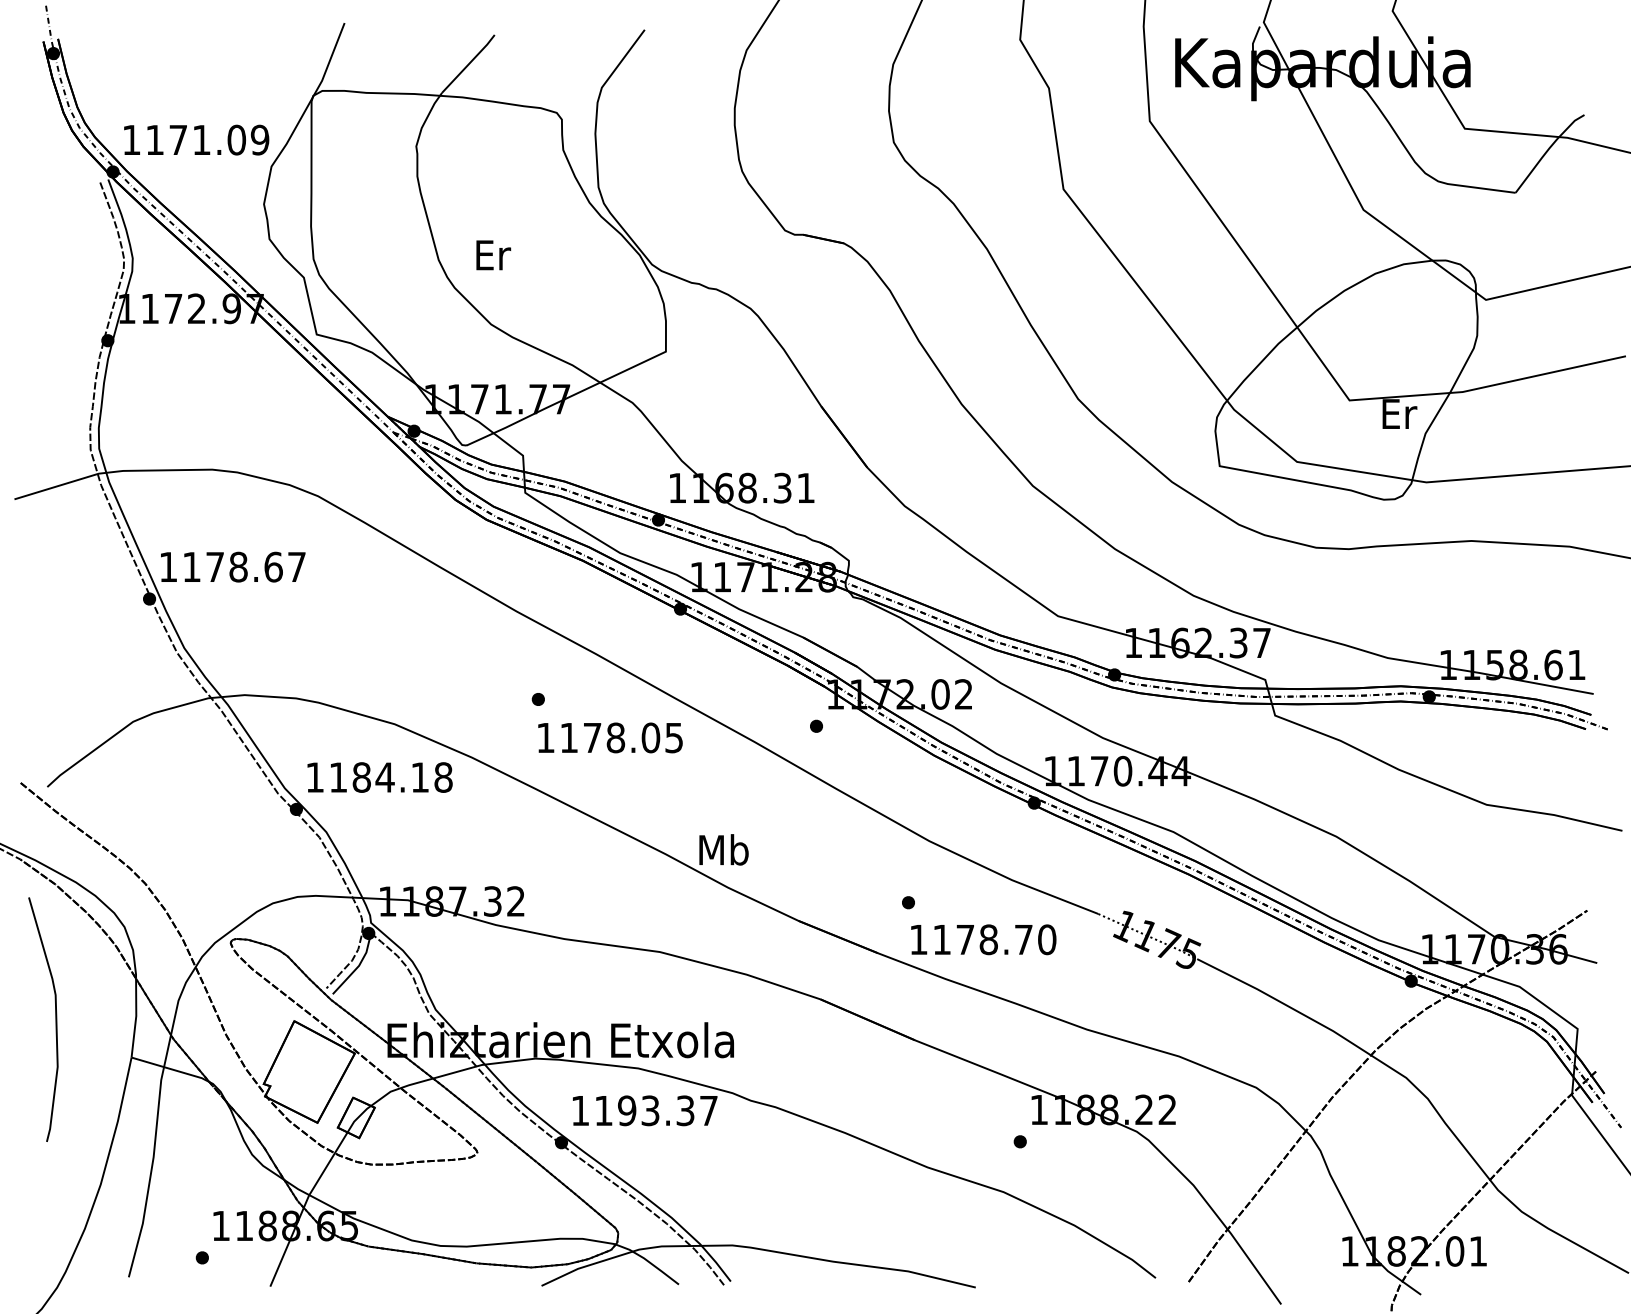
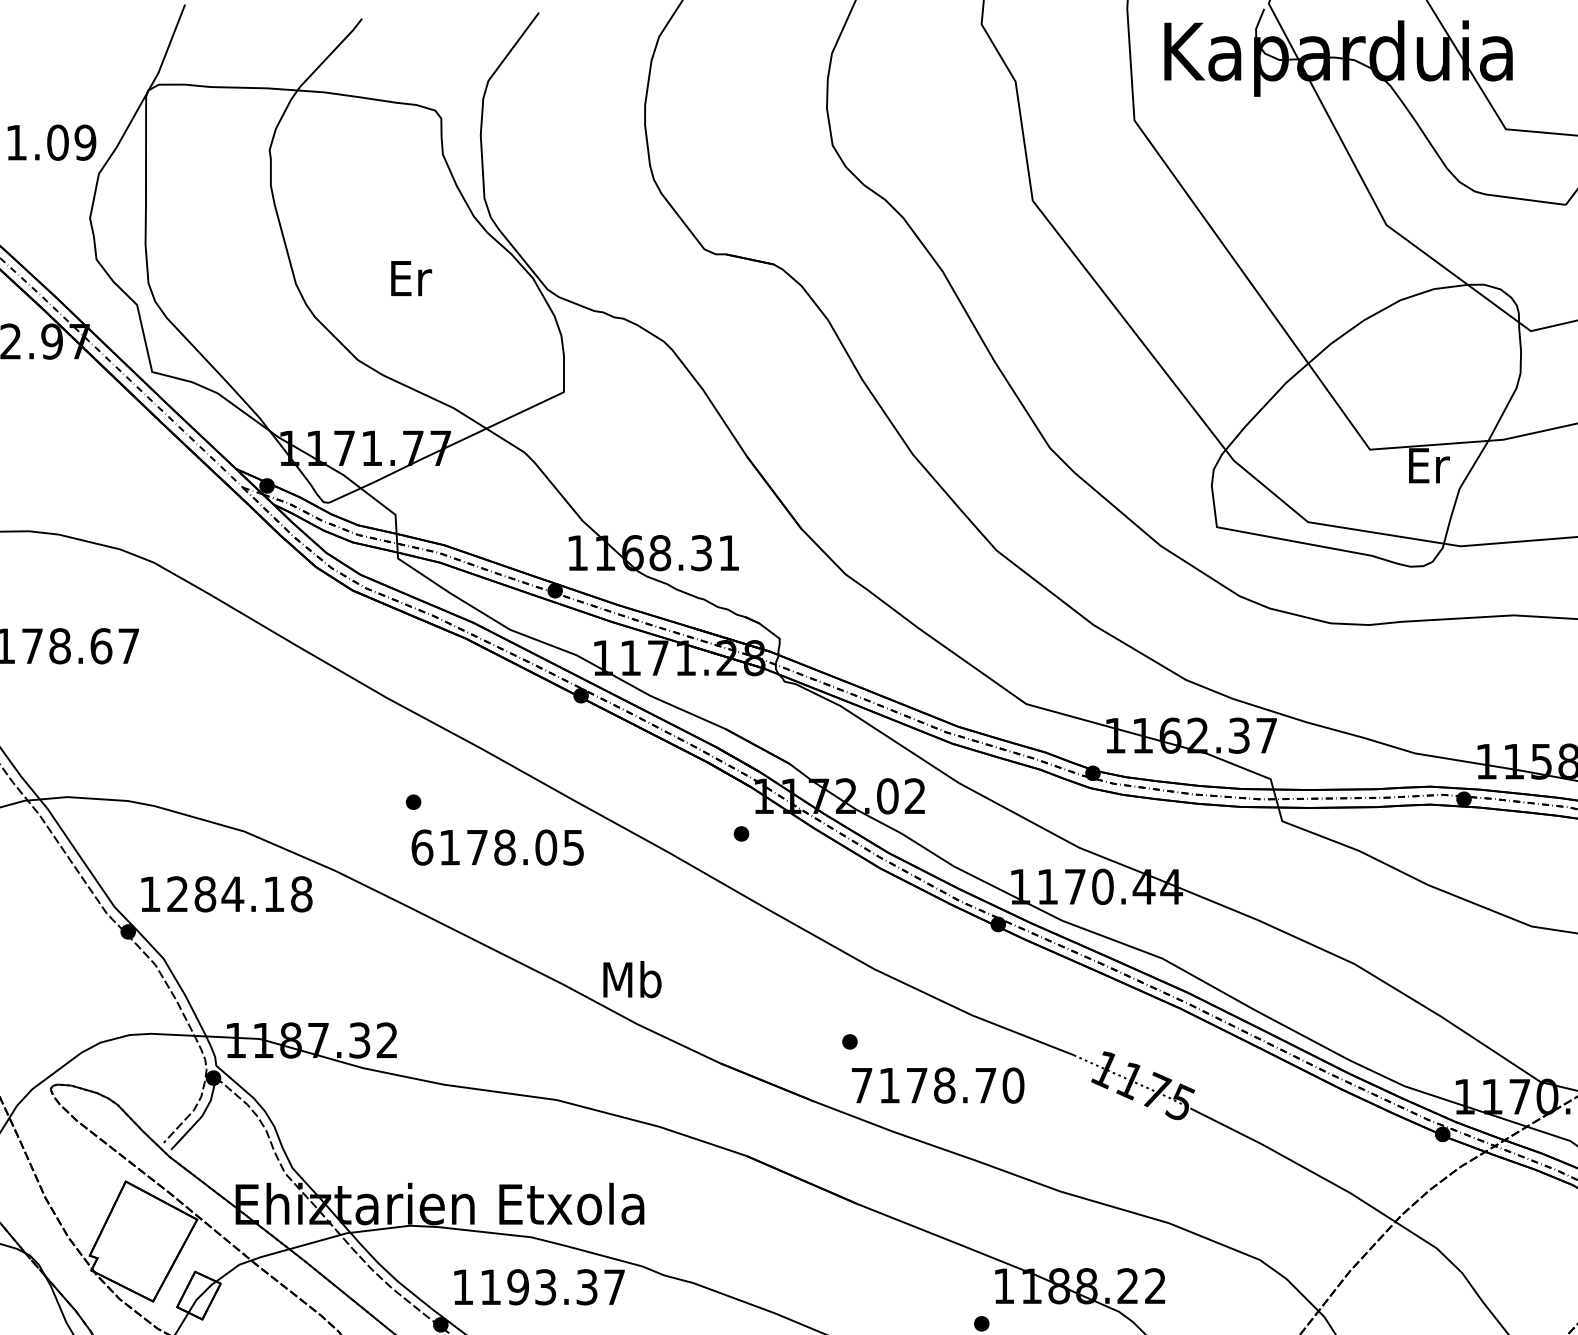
text: (493, 255) -> (411, 278), moved
text: (545, 737) -> (421, 847), 1178.05 -> 6178.05
text: (337, 777) -> (176, 894), 1184.18 -> 1284.18
text: (918, 939) -> (861, 1085), 1178.70 -> 7178.70

